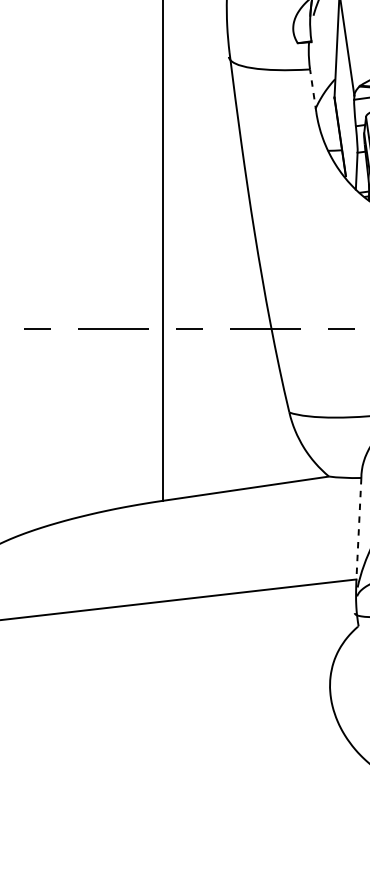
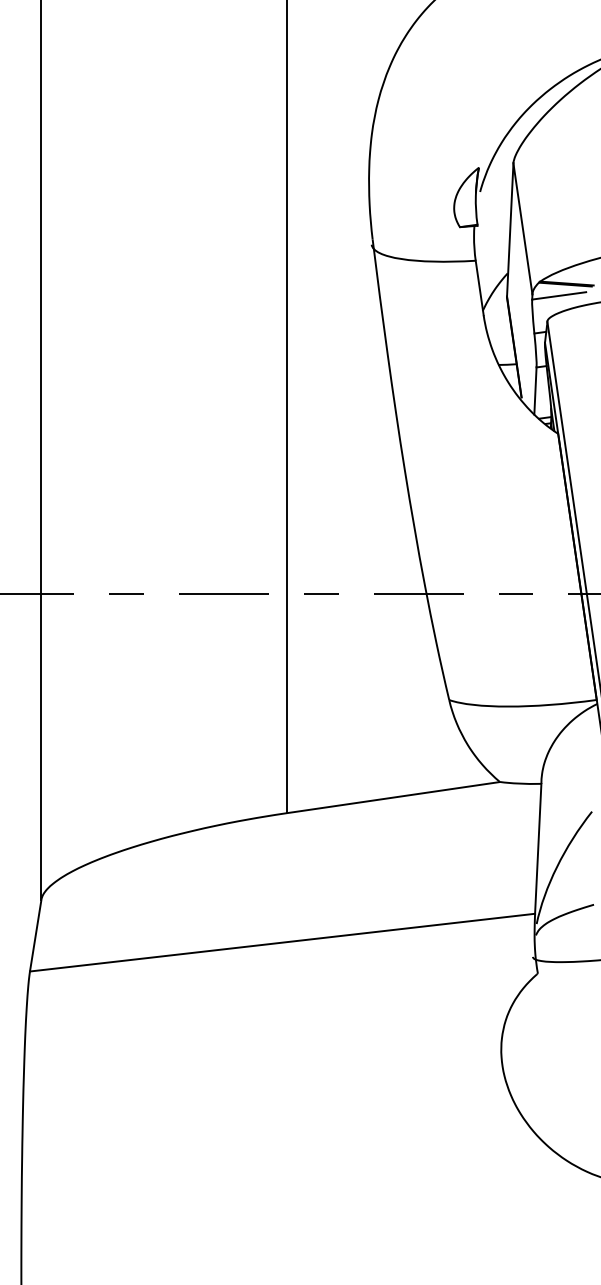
line: (313, 91) -> (479, 288), dashed -> solid
line: (359, 529) -> (538, 849), dashed -> solid

